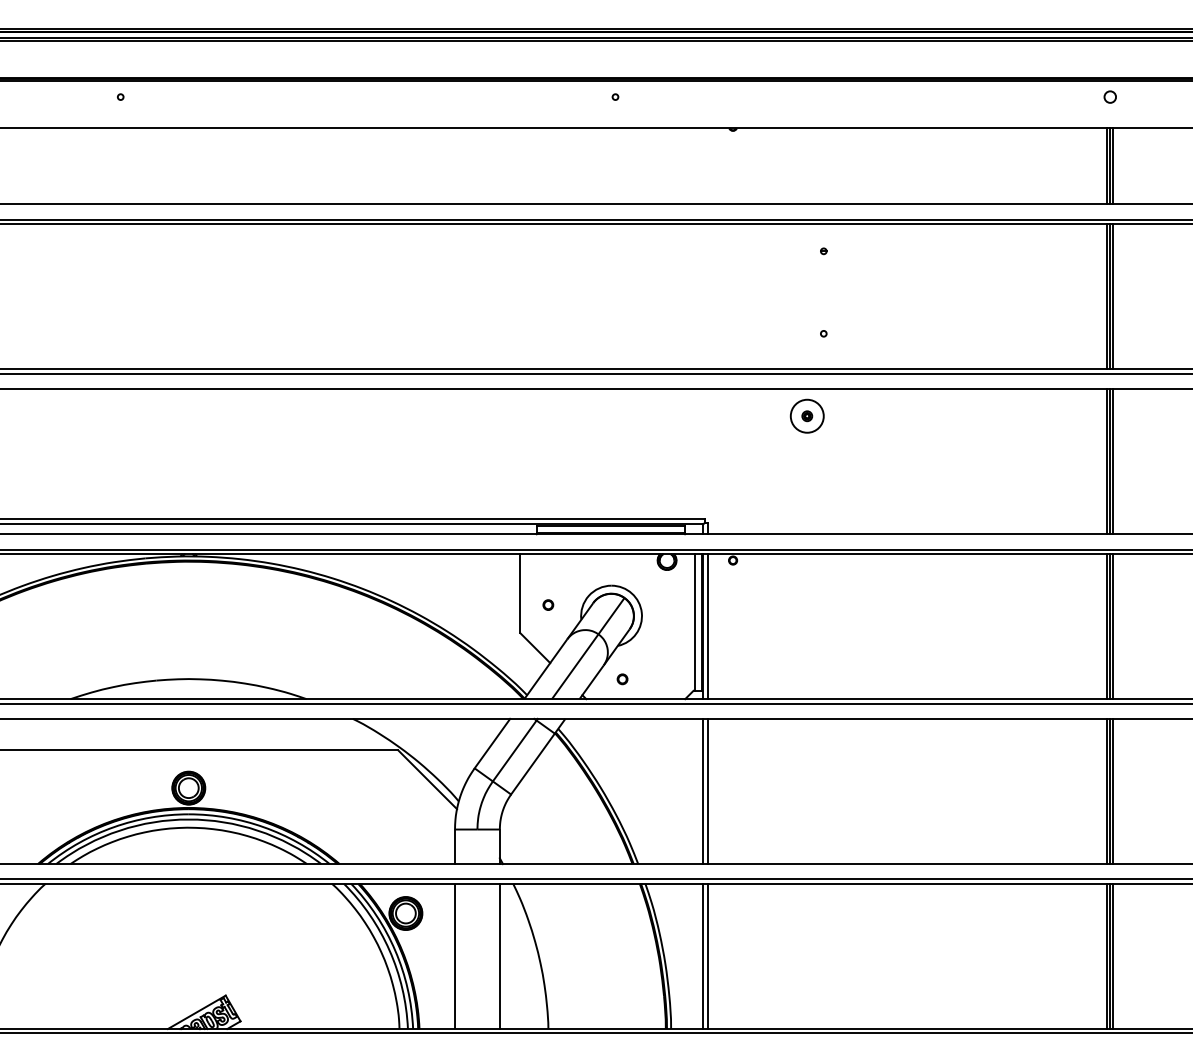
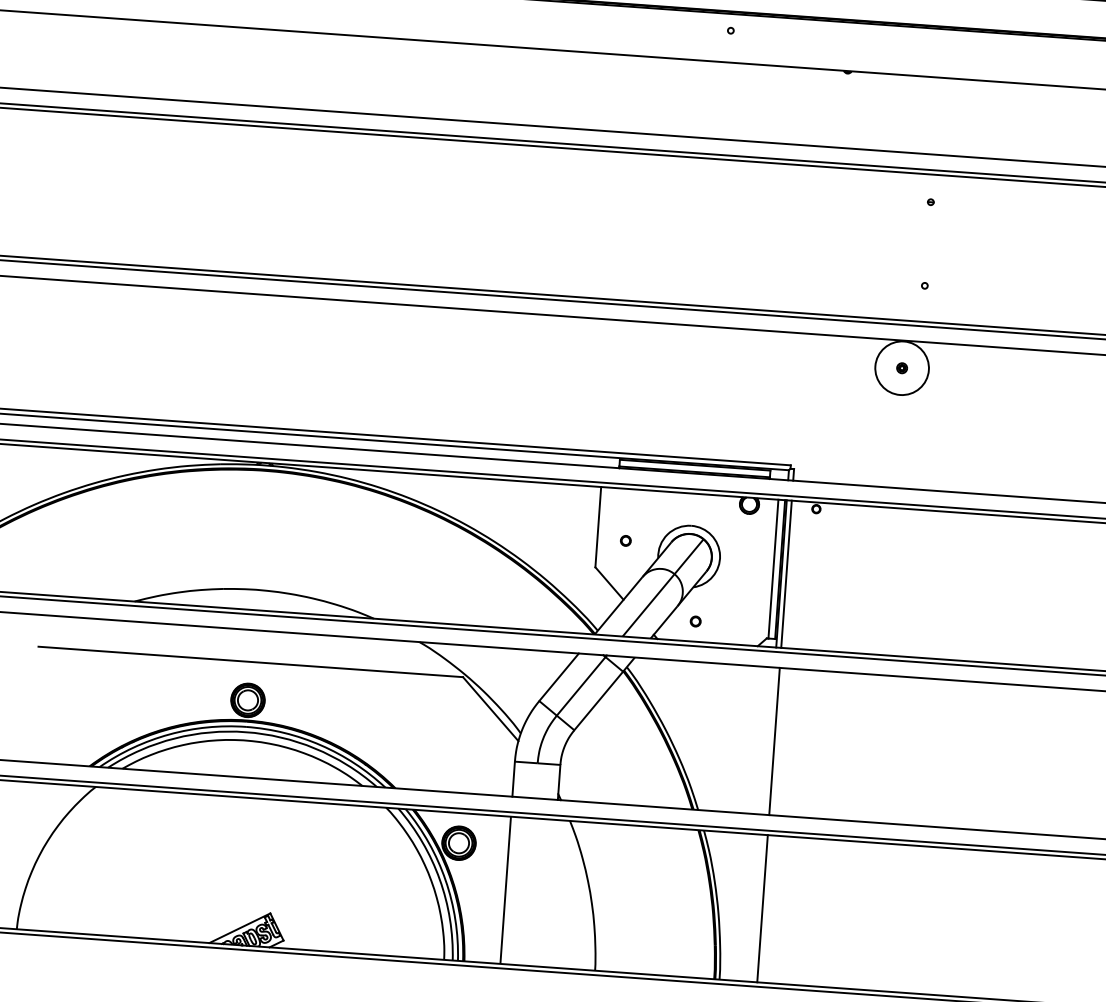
circle: (806, 415) -> (901, 367), size x1.6
line: (703, 791) -> (769, 741), removed
line: (499, 956) -> (550, 893), removed
line: (703, 956) -> (757, 908), removed

